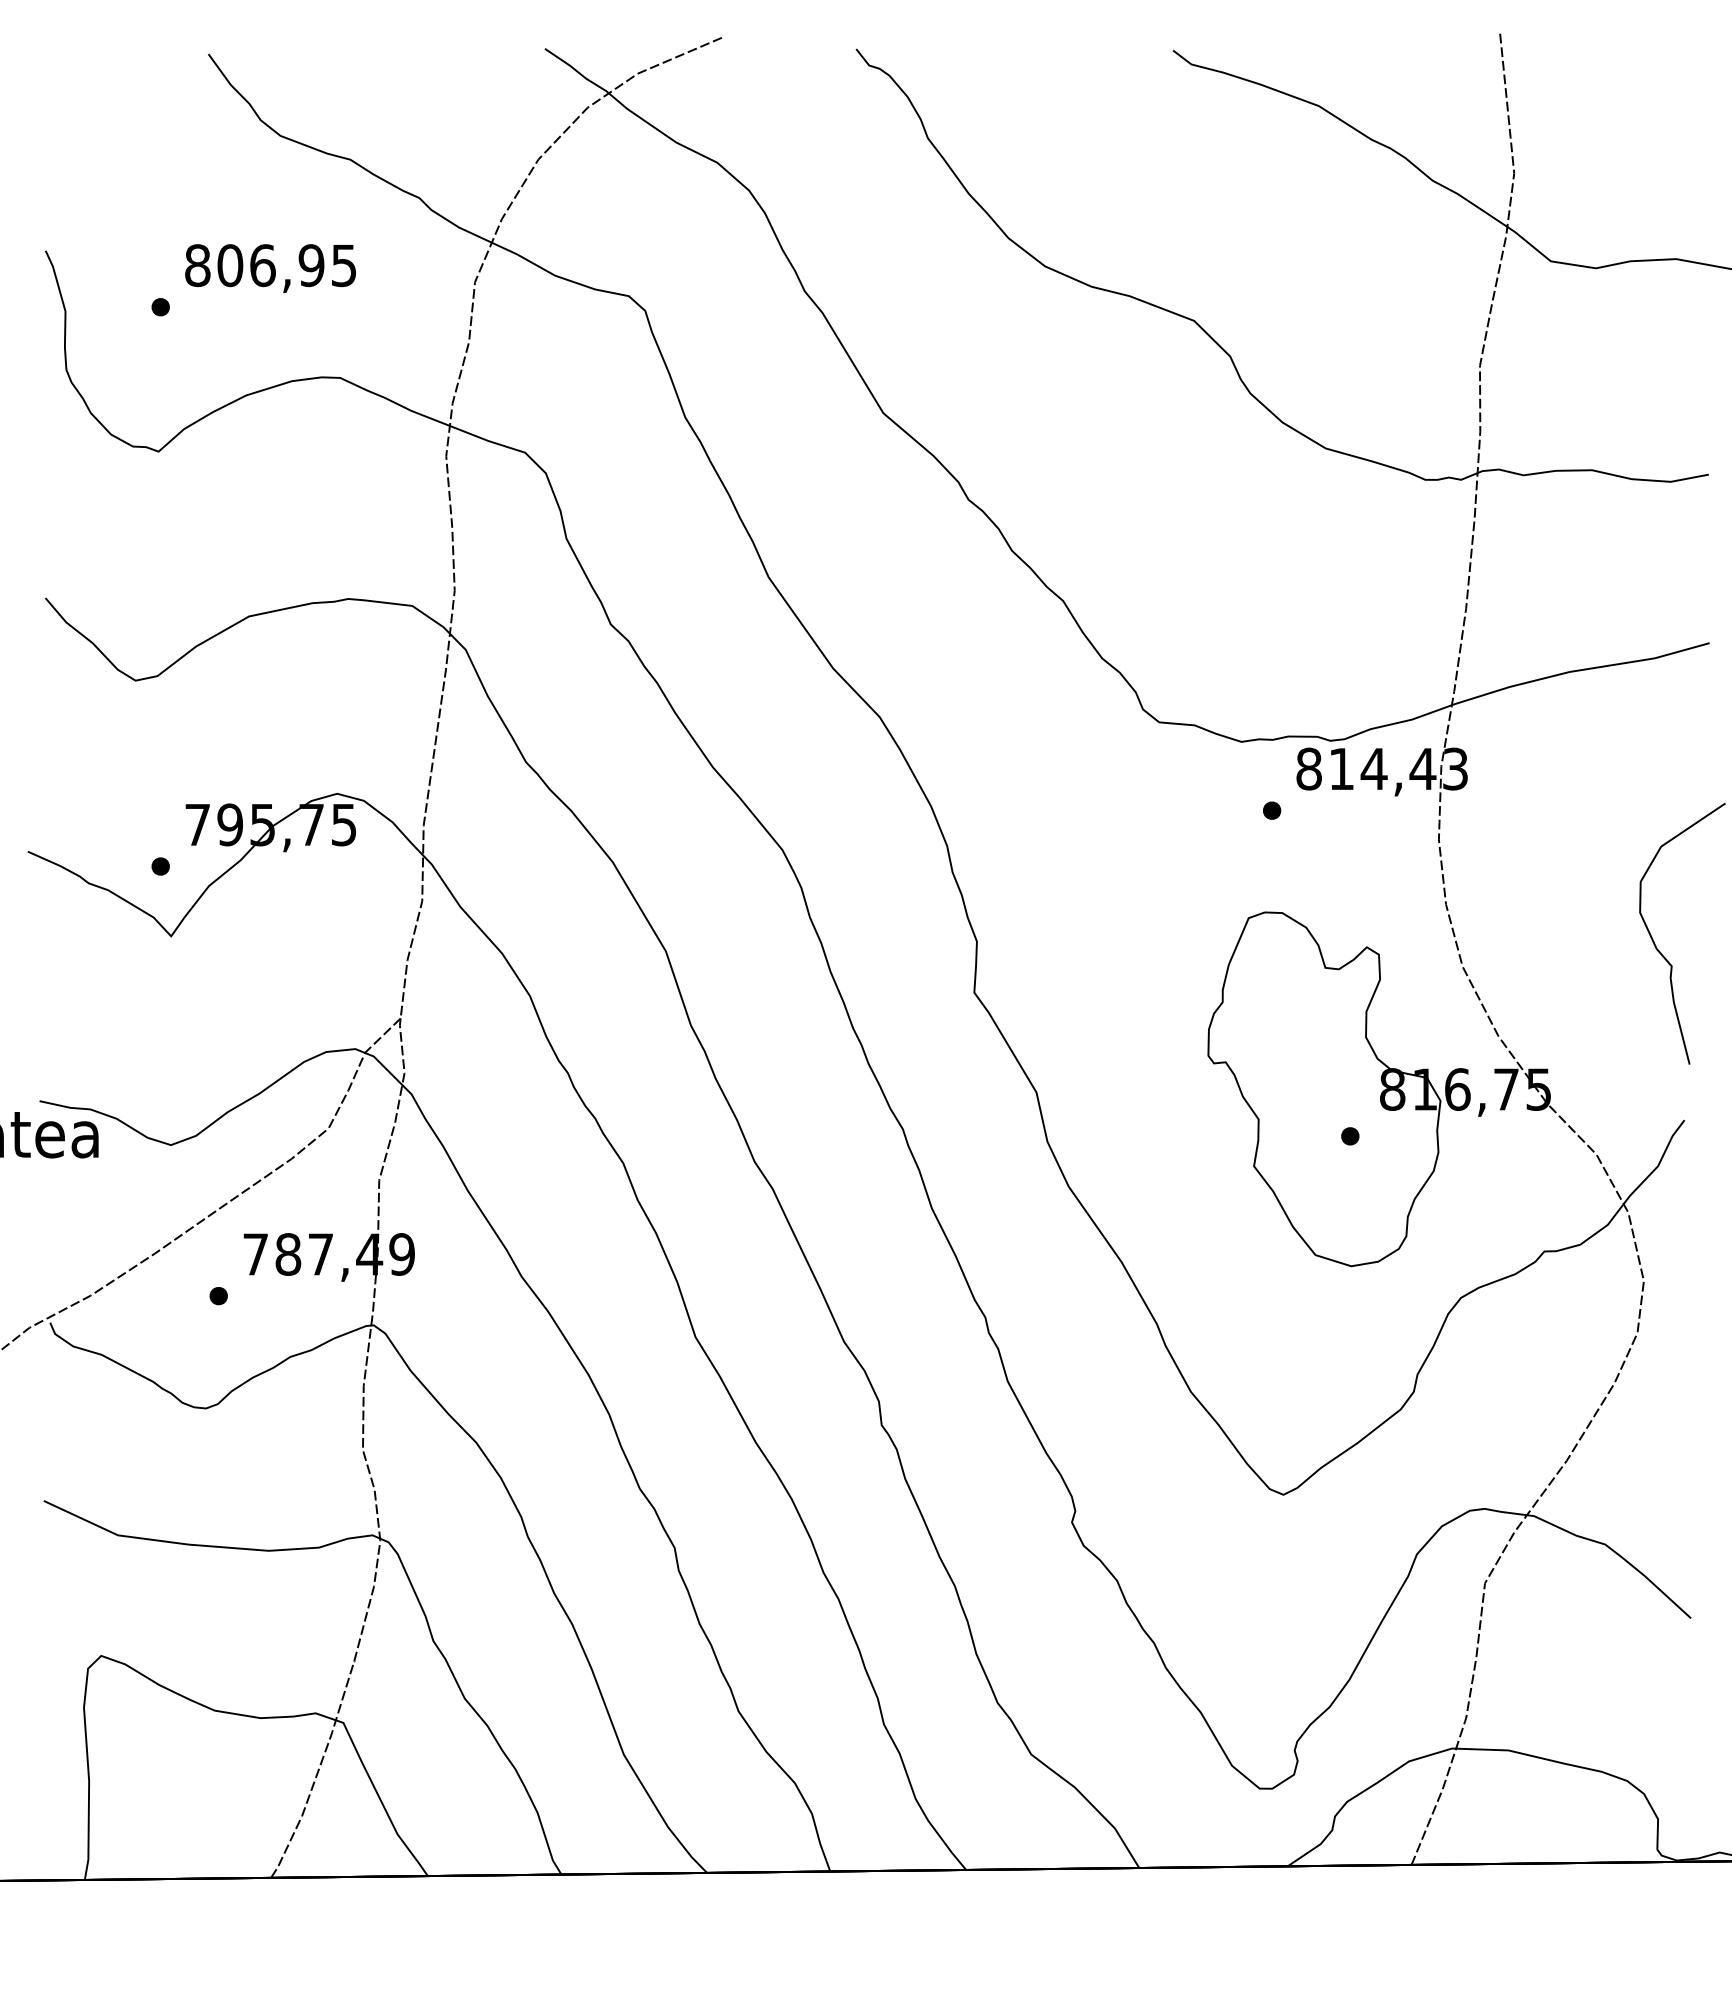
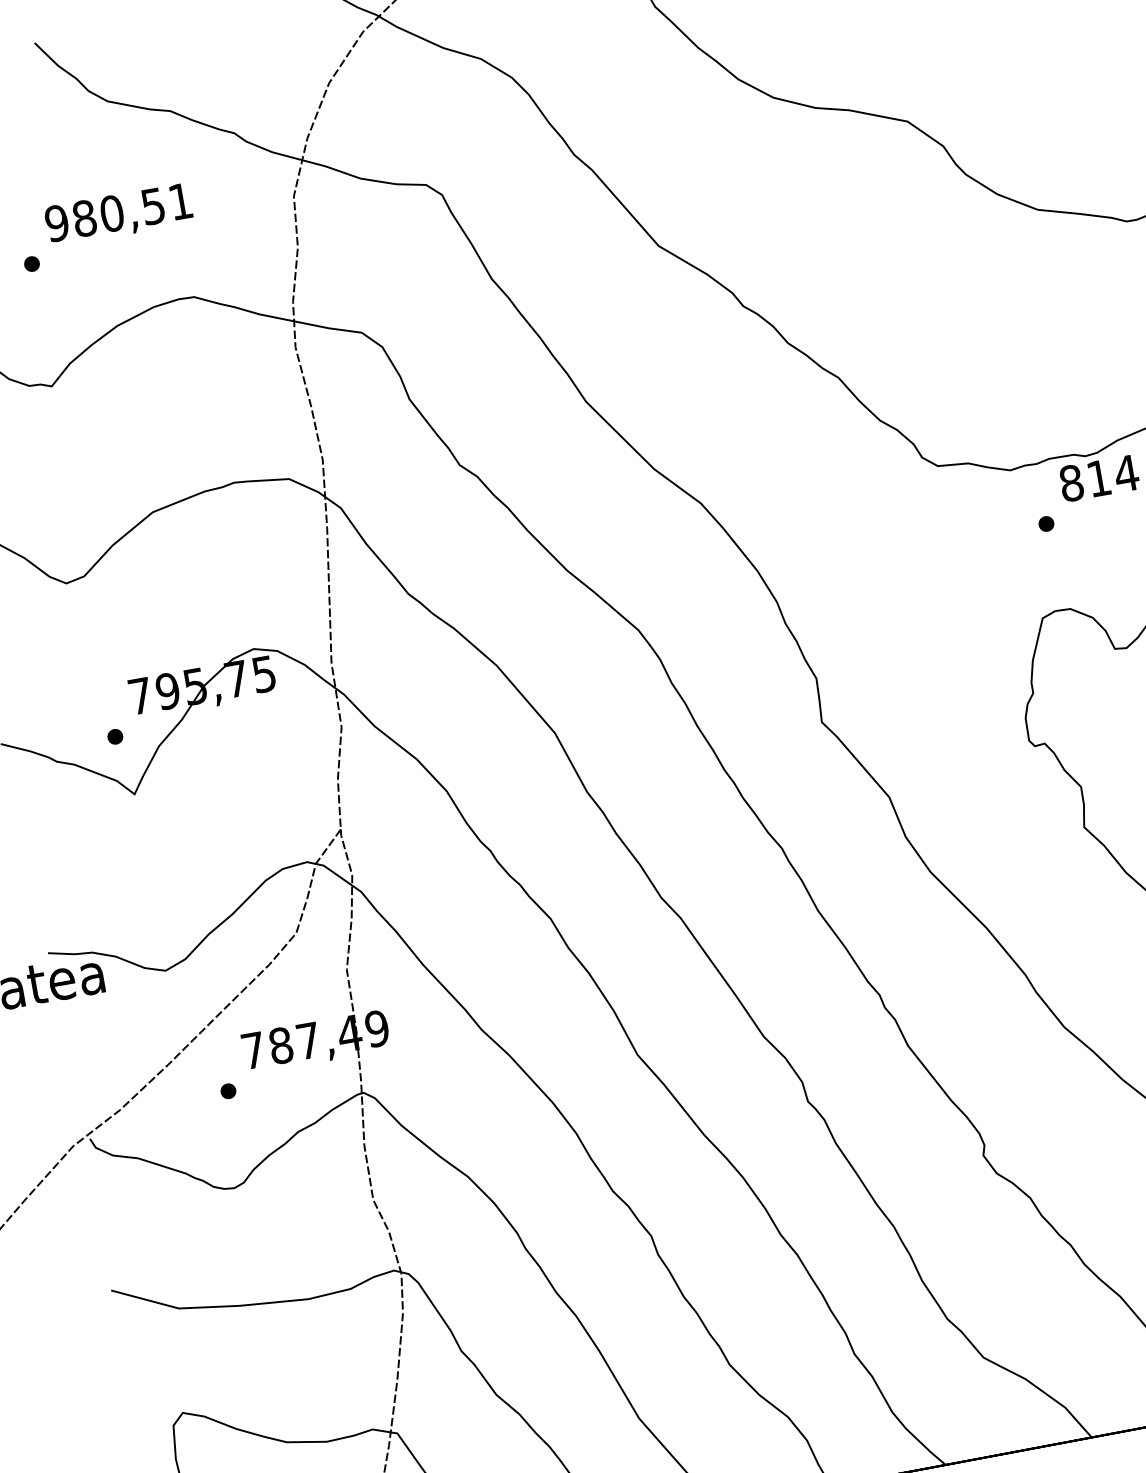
text: (269, 265) -> (117, 212), 806,95 -> 980,51

